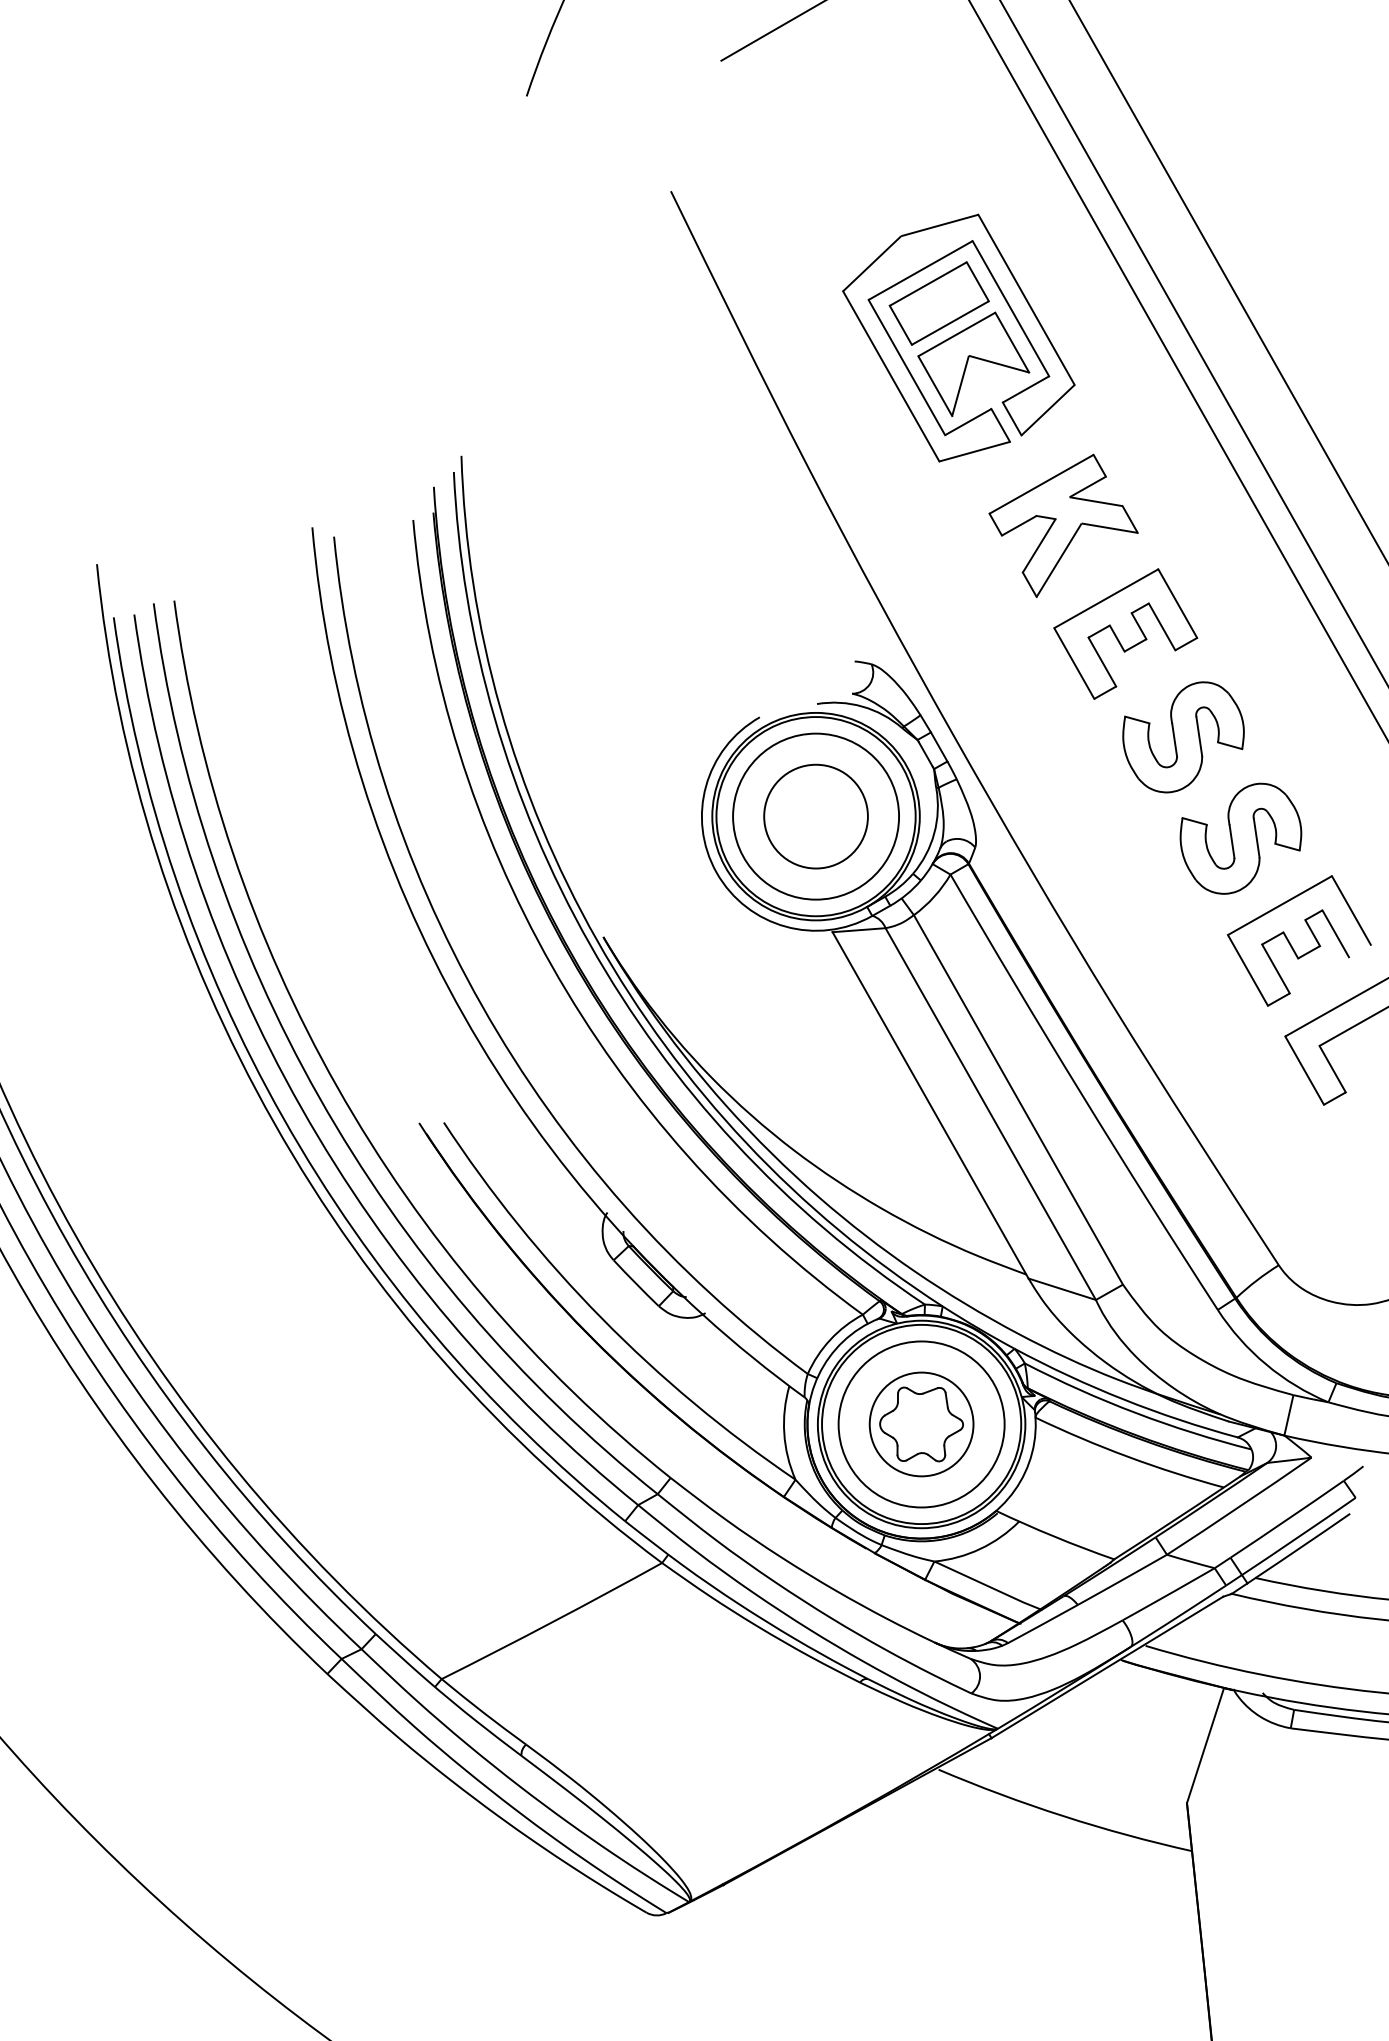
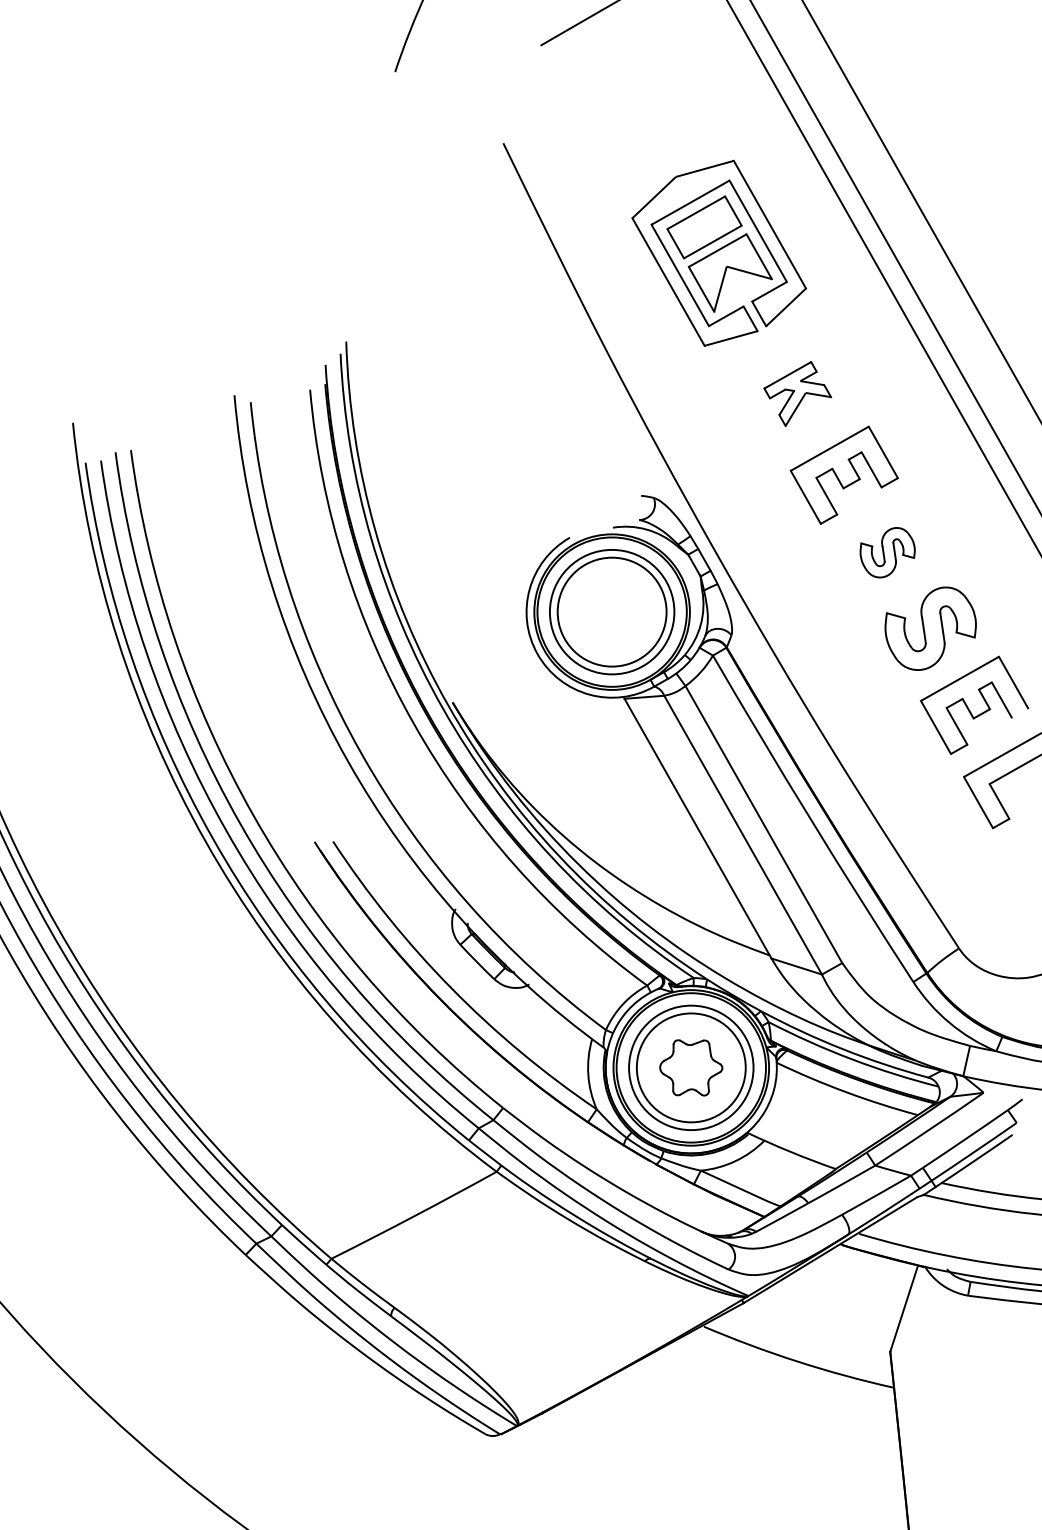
part: (1063, 525) -> (797, 393), size x0.6
part: (1183, 737) -> (887, 552), size x0.6
circle: (815, 816) -> (611, 612), size x1.4
circle: (921, 1424) -> (691, 1067), size x1.4

